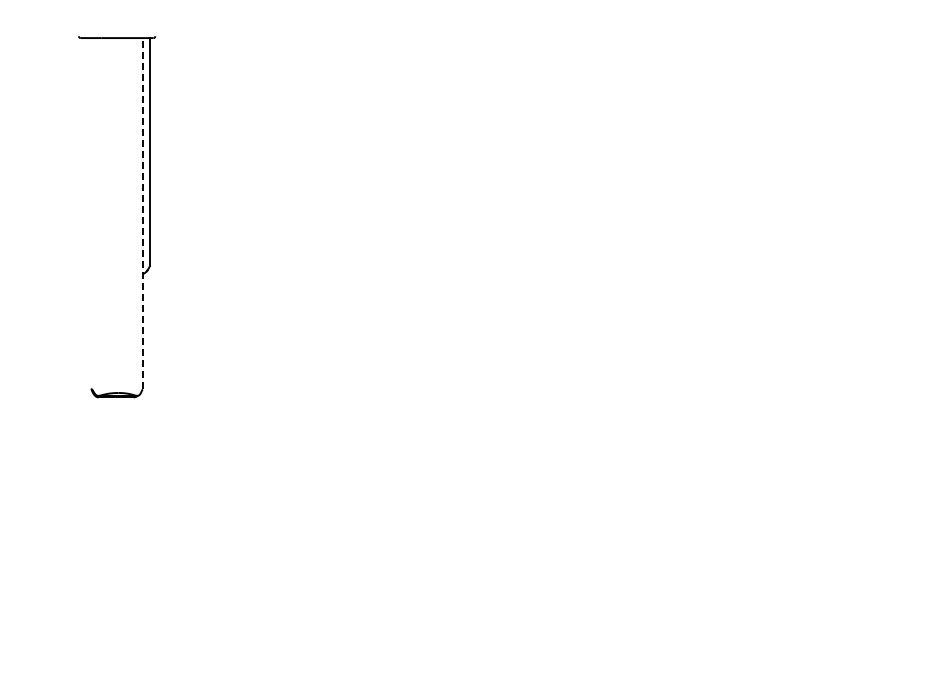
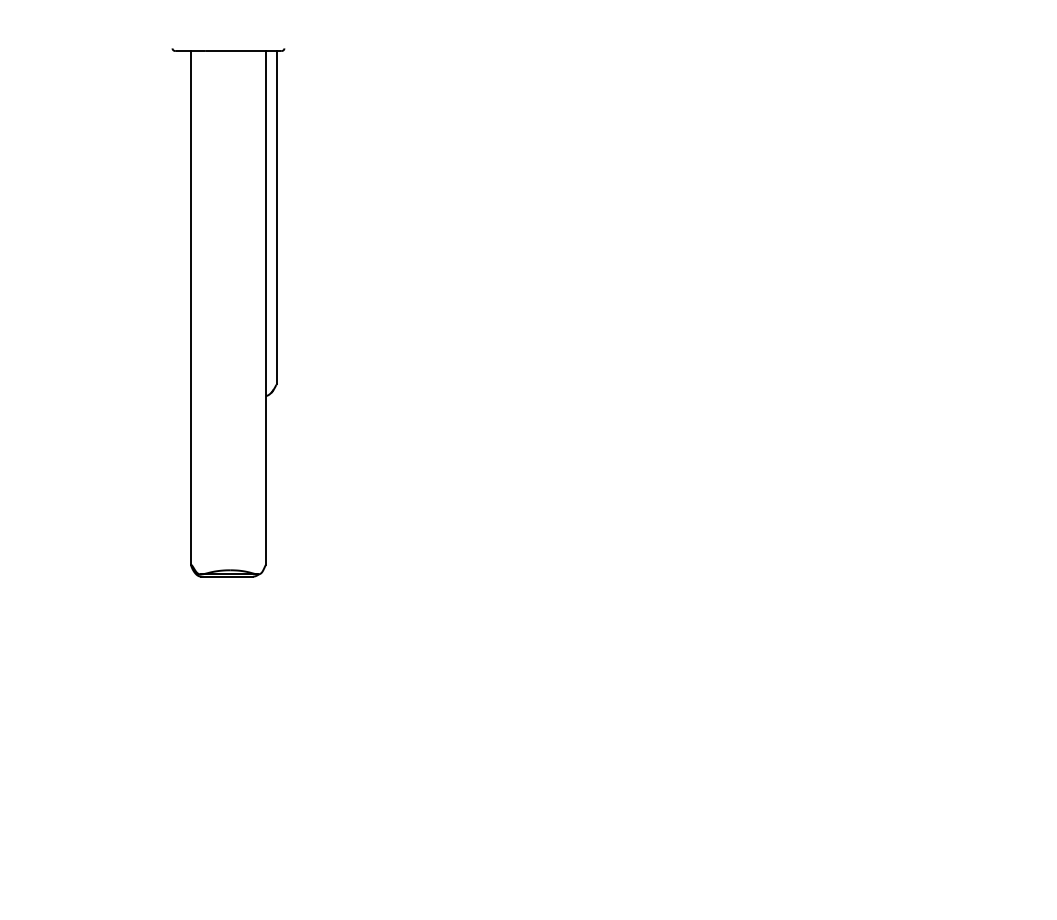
line: (91, 213) -> (190, 307), added
line: (142, 213) -> (265, 307), dashed -> solid

